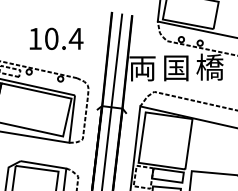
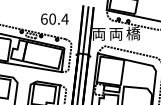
text: (35, 37) -> (44, 18), 10.4 -> 60.4
text: (175, 67) -> (115, 33), 国 -> 両

